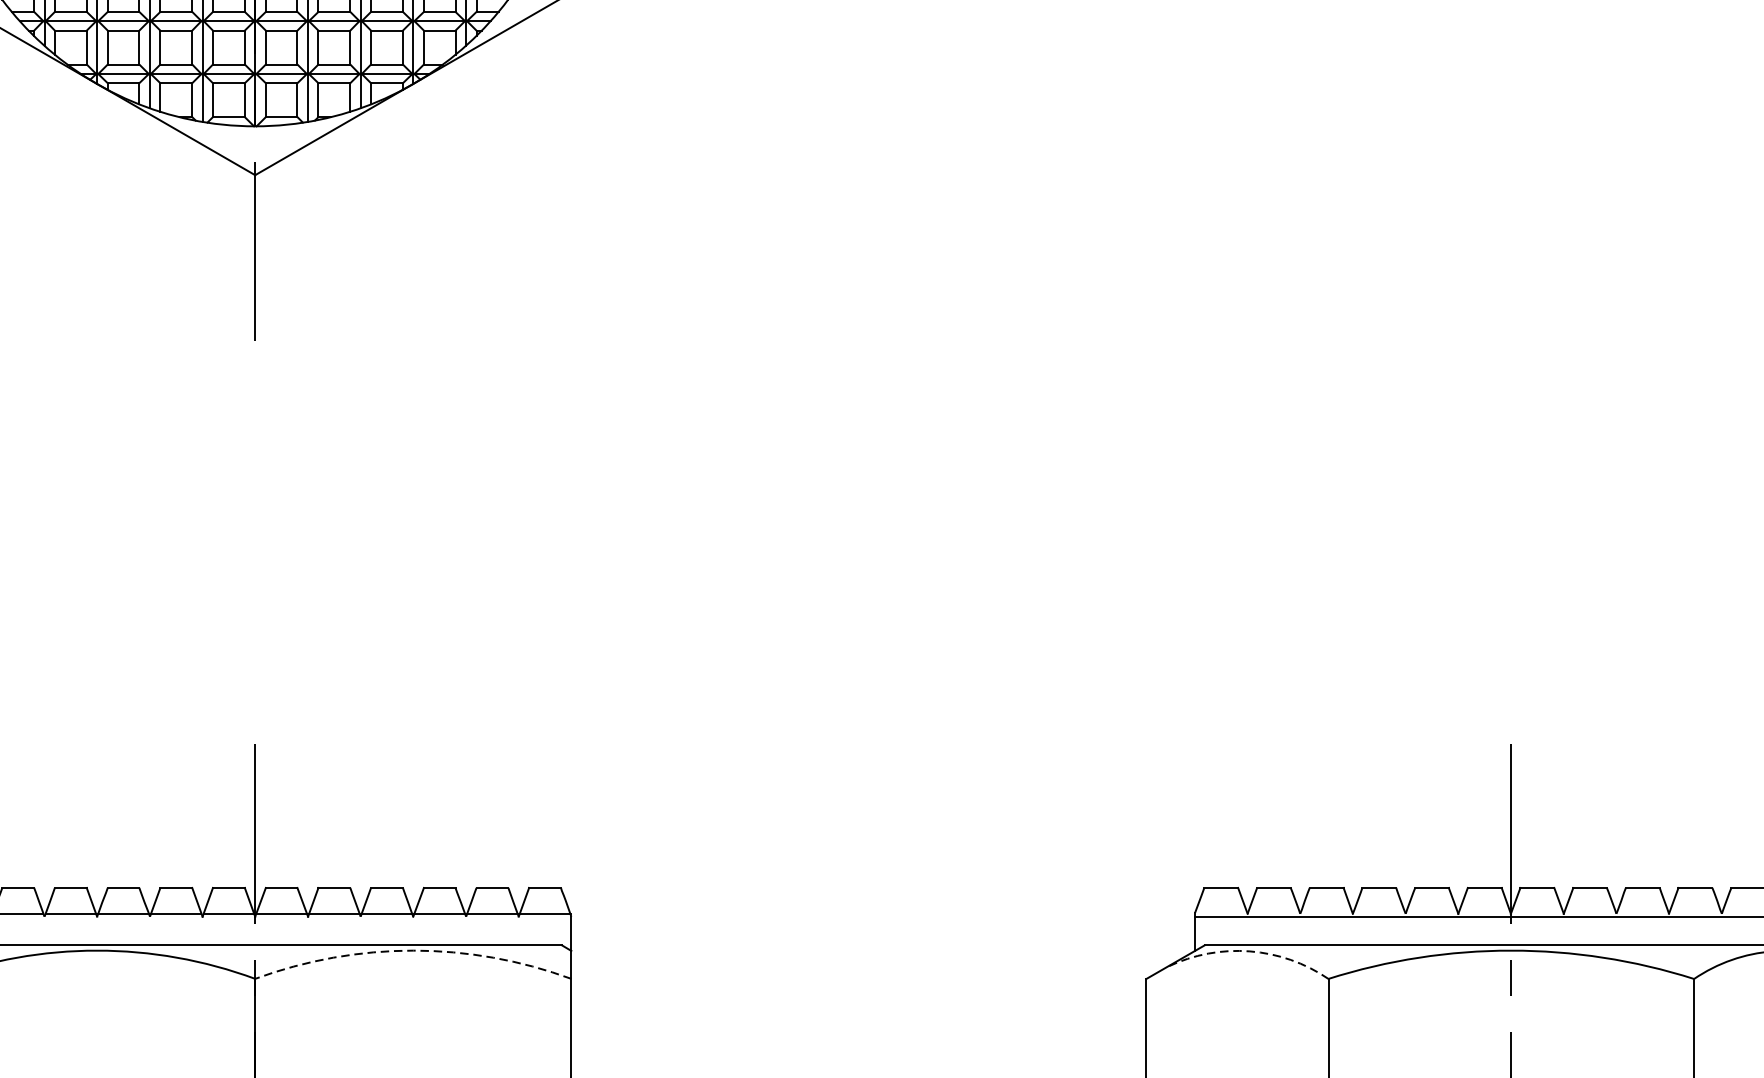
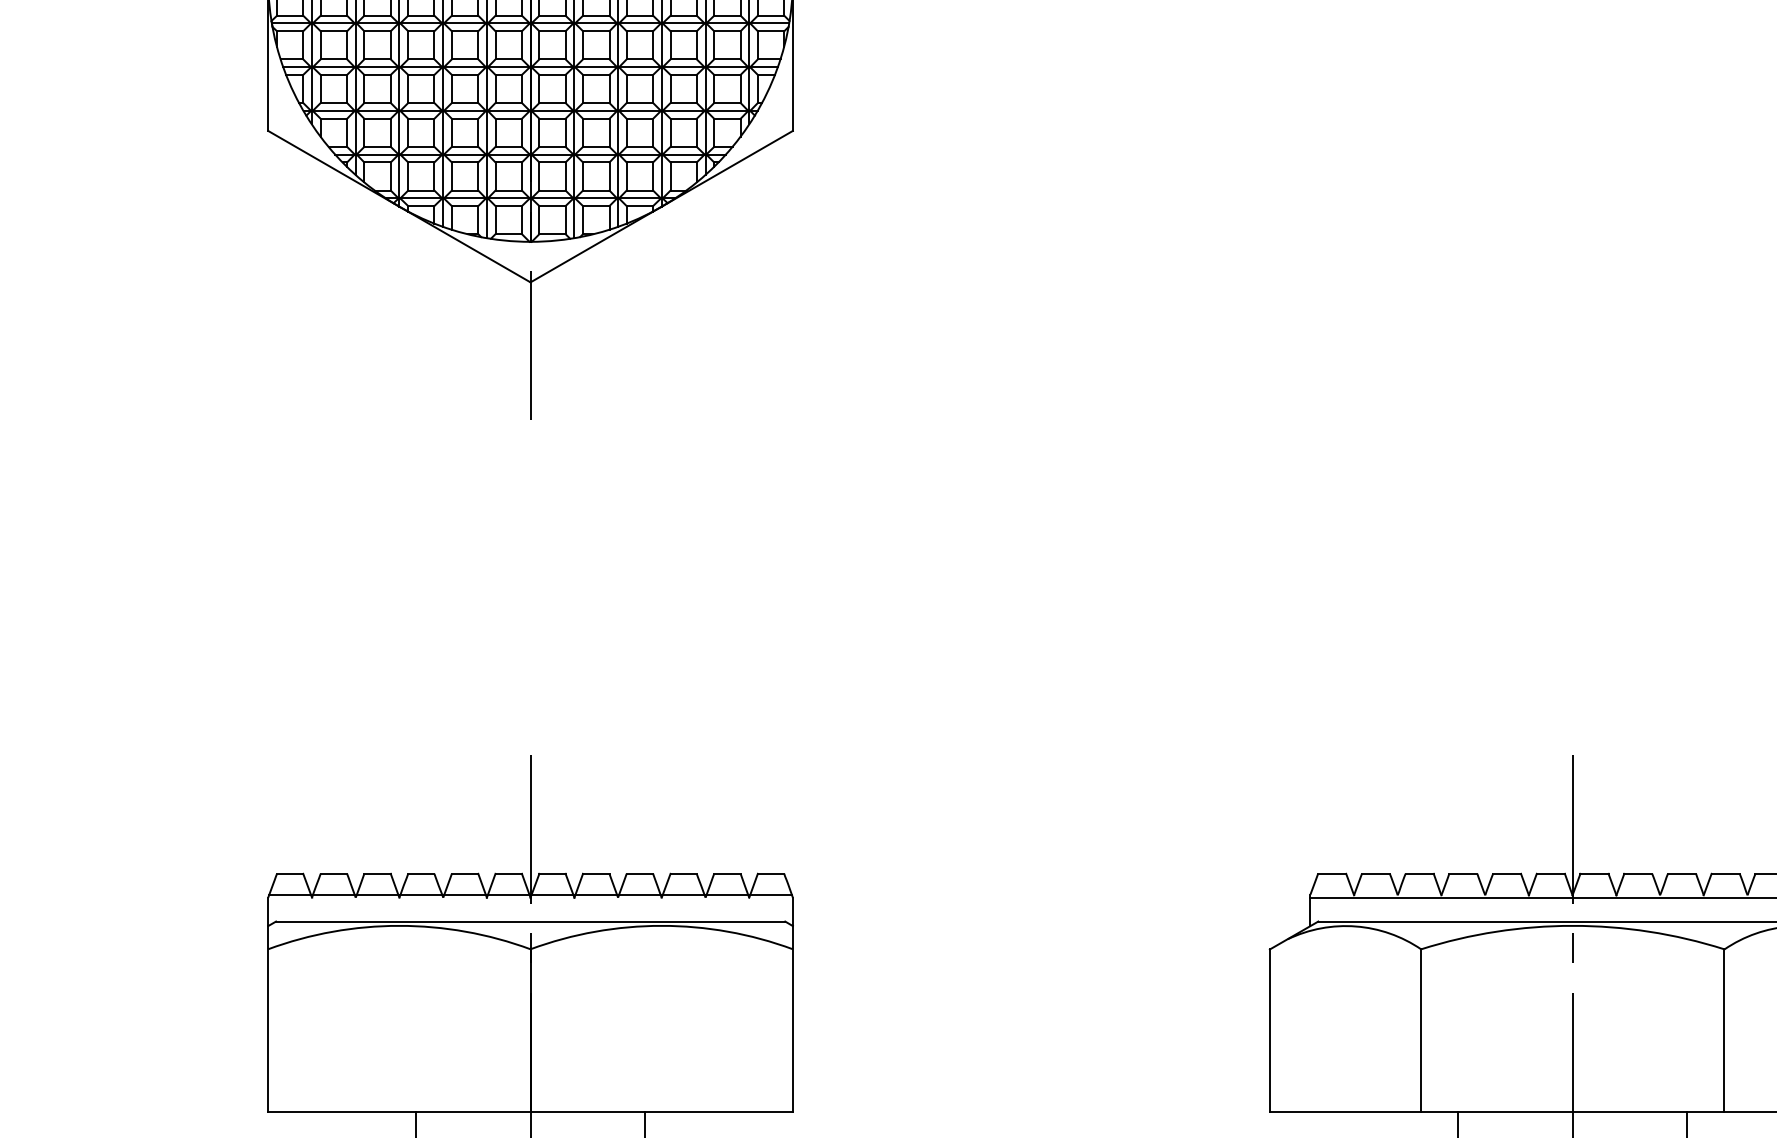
arc: (413, 950) -> (661, 925), dashed -> solid
arc: (1249, 951) -> (1355, 926), dashed -> solid

